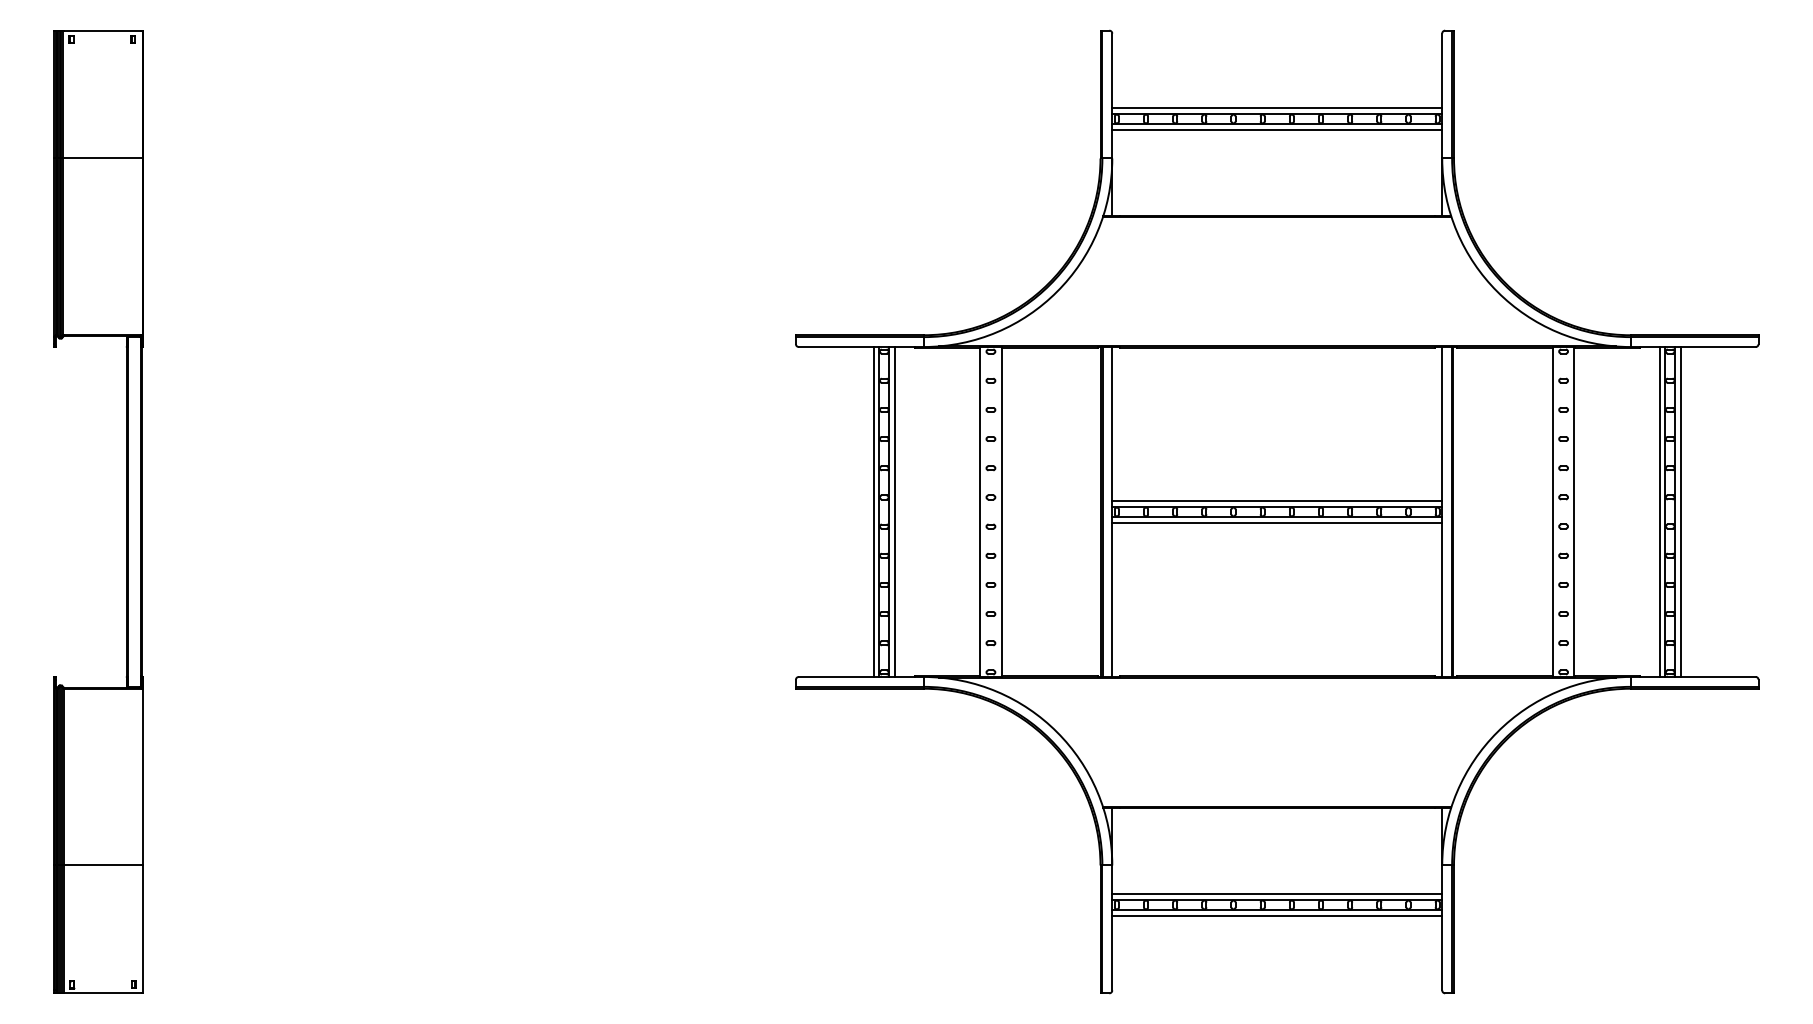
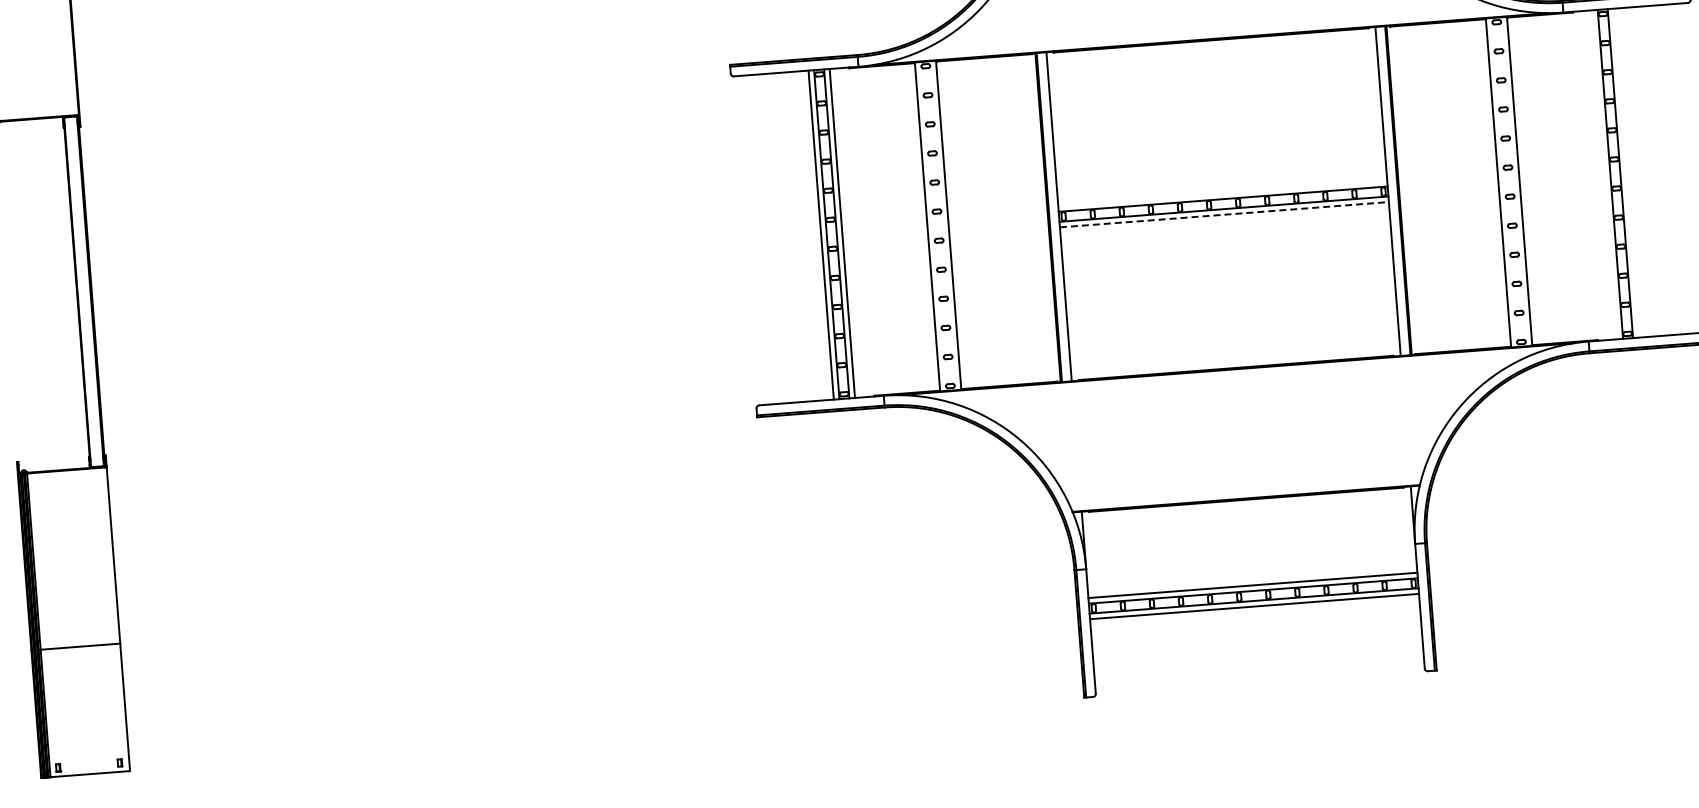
line: (1277, 501) -> (1223, 193), removed
line: (1659, 511) -> (1604, 174), removed
line: (1680, 511) -> (1625, 172), removed
line: (1277, 522) -> (1224, 214), solid -> dashed

